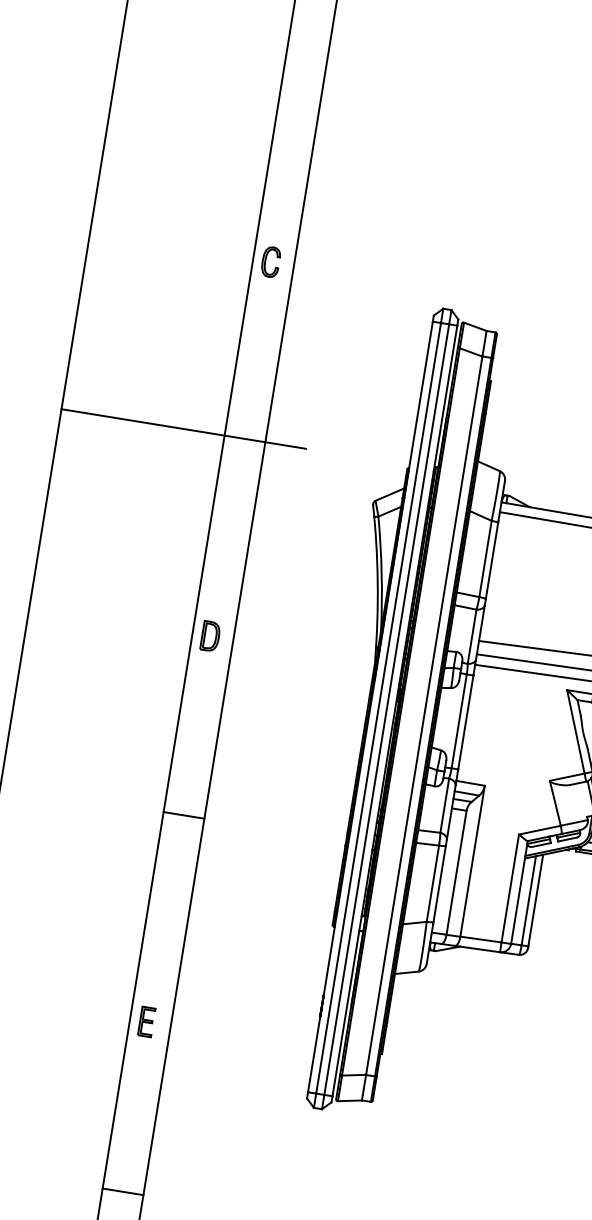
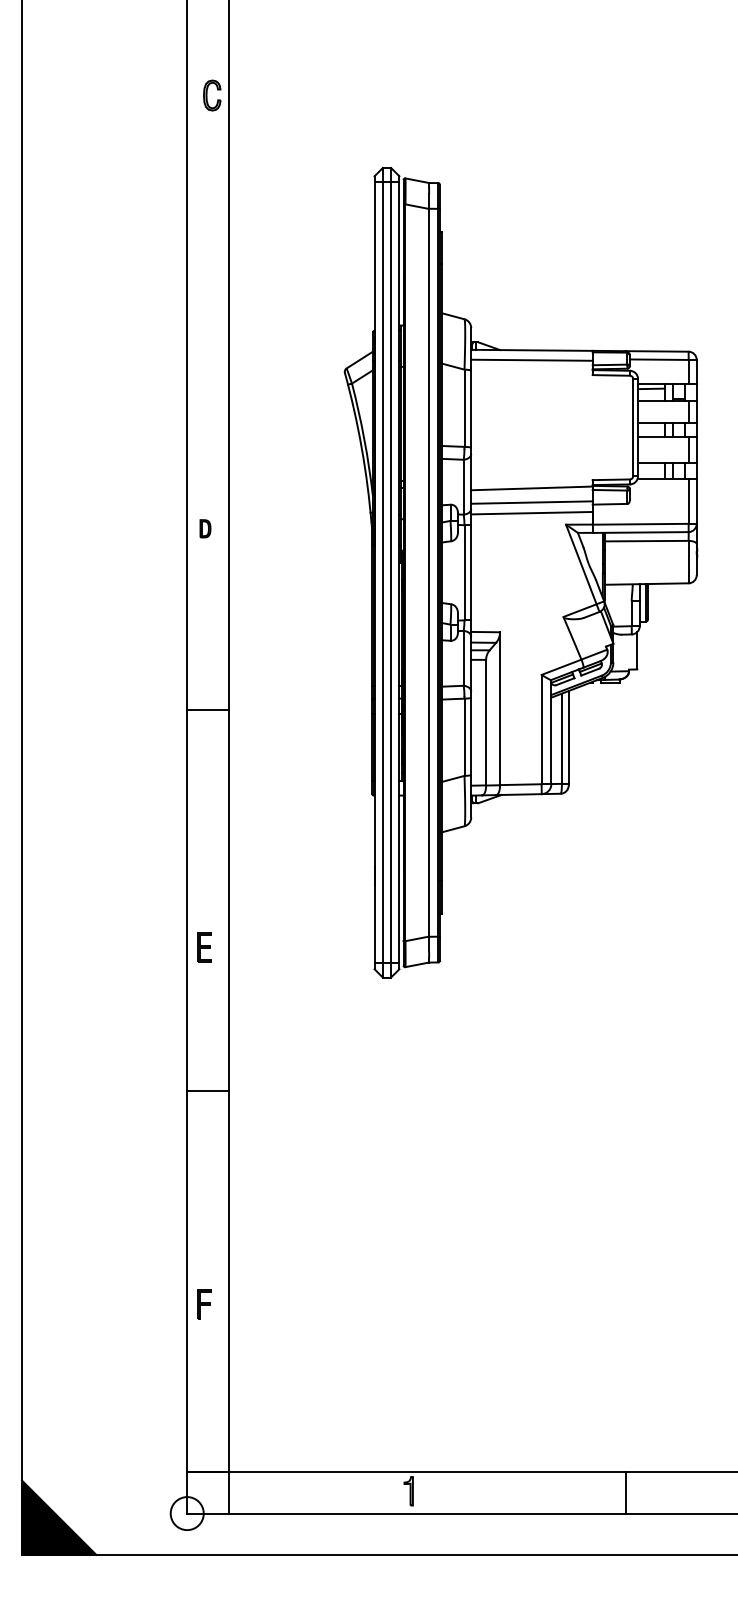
part: (271, 262) -> (212, 95), moved
line: (183, 429) -> (145, 328), removed
part: (210, 636) -> (205, 528), size x0.6
part: (147, 1022) -> (204, 947), moved

